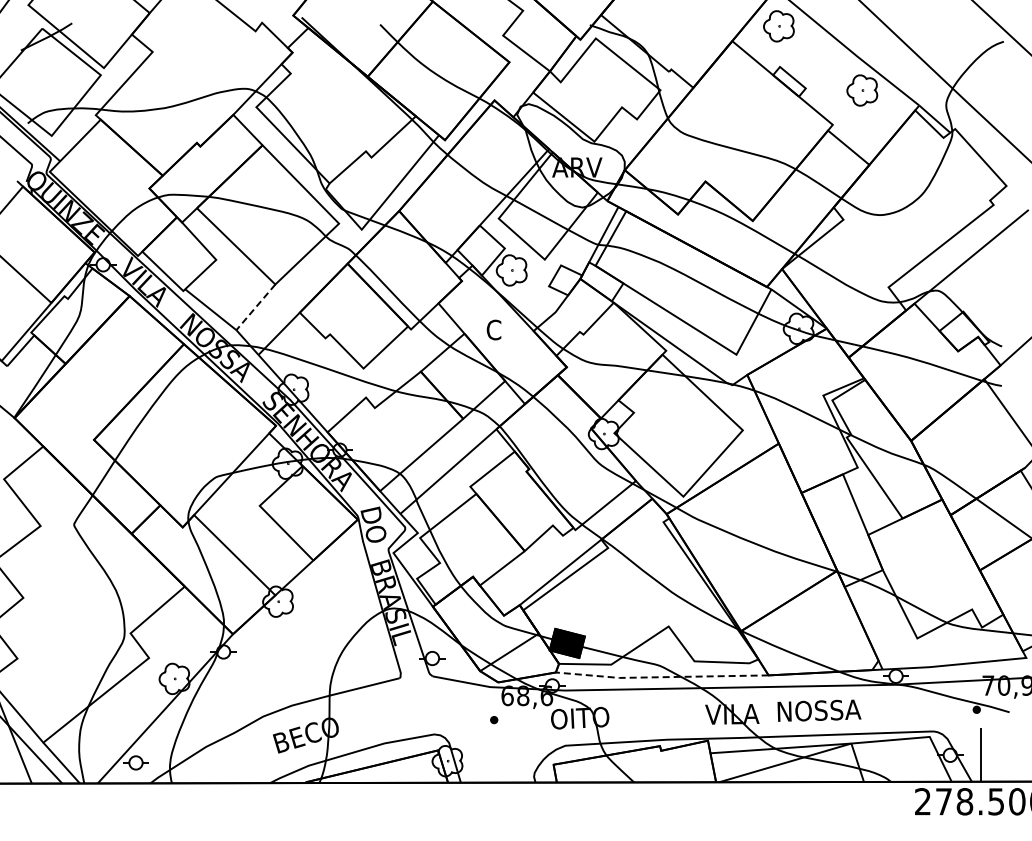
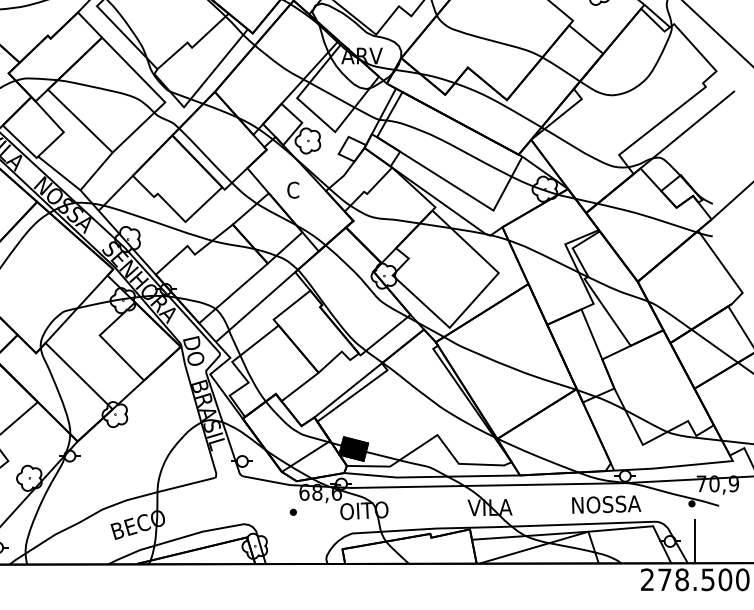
line: (255, 307) -> (96, 171), dashed -> solid
line: (661, 677) -> (431, 477), dashed -> solid
text: (819, 710) -> (606, 504), moved

